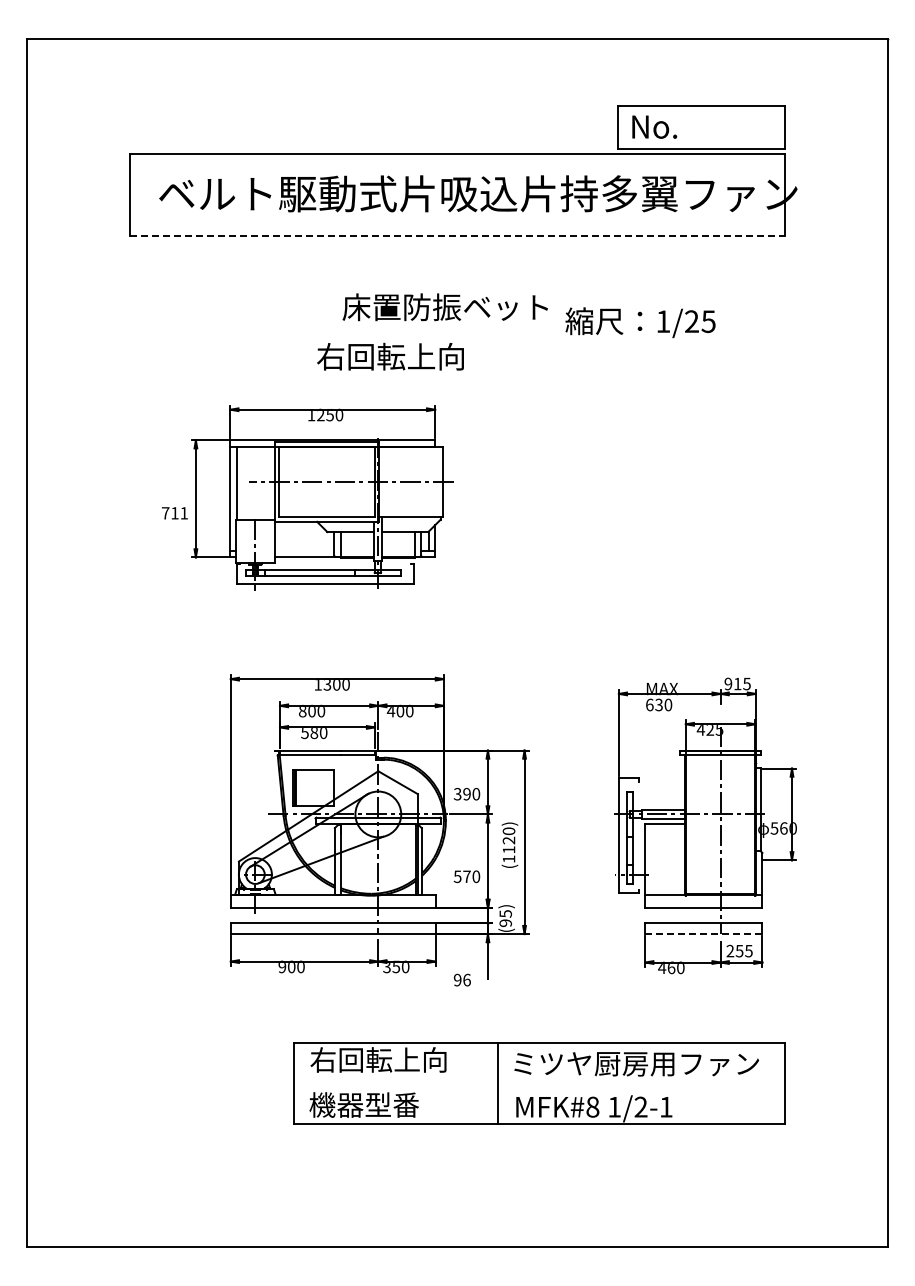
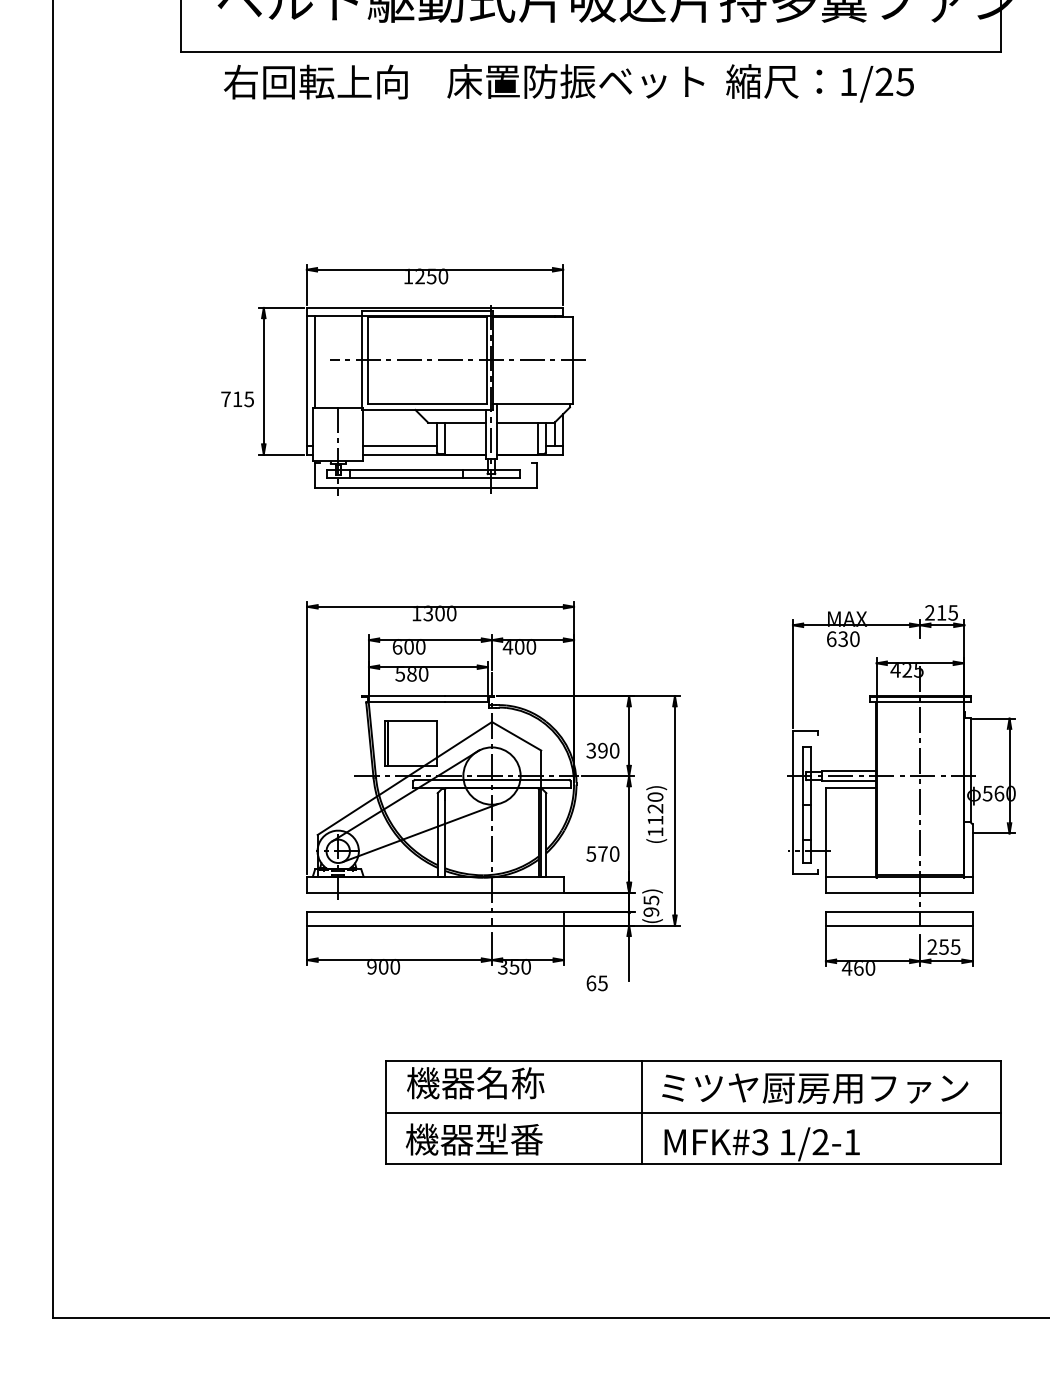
line: (457, 235) -> (591, 51), dashed -> solid
text: (444, 307) -> (574, 81), moved
text: (640, 322) -> (819, 83), moved
text: (390, 356) -> (315, 81), moved
text: (183, 513) -> (248, 399), 711 -> 715
line: (304, 550) -> (399, 445), added
text: (728, 684) -> (930, 613), 915 -> 215
text: (302, 712) -> (397, 648), 800 -> 600
line: (703, 934) -> (898, 926), dashed -> solid
text: (461, 979) -> (596, 982), 96 -> 65
text: (378, 1059) -> (492, 1082), 右回転上向 -> 機器名称
line: (539, 1083) -> (693, 1112), added
text: (592, 1106) -> (759, 1141), MFK#8 -> MFK#3

